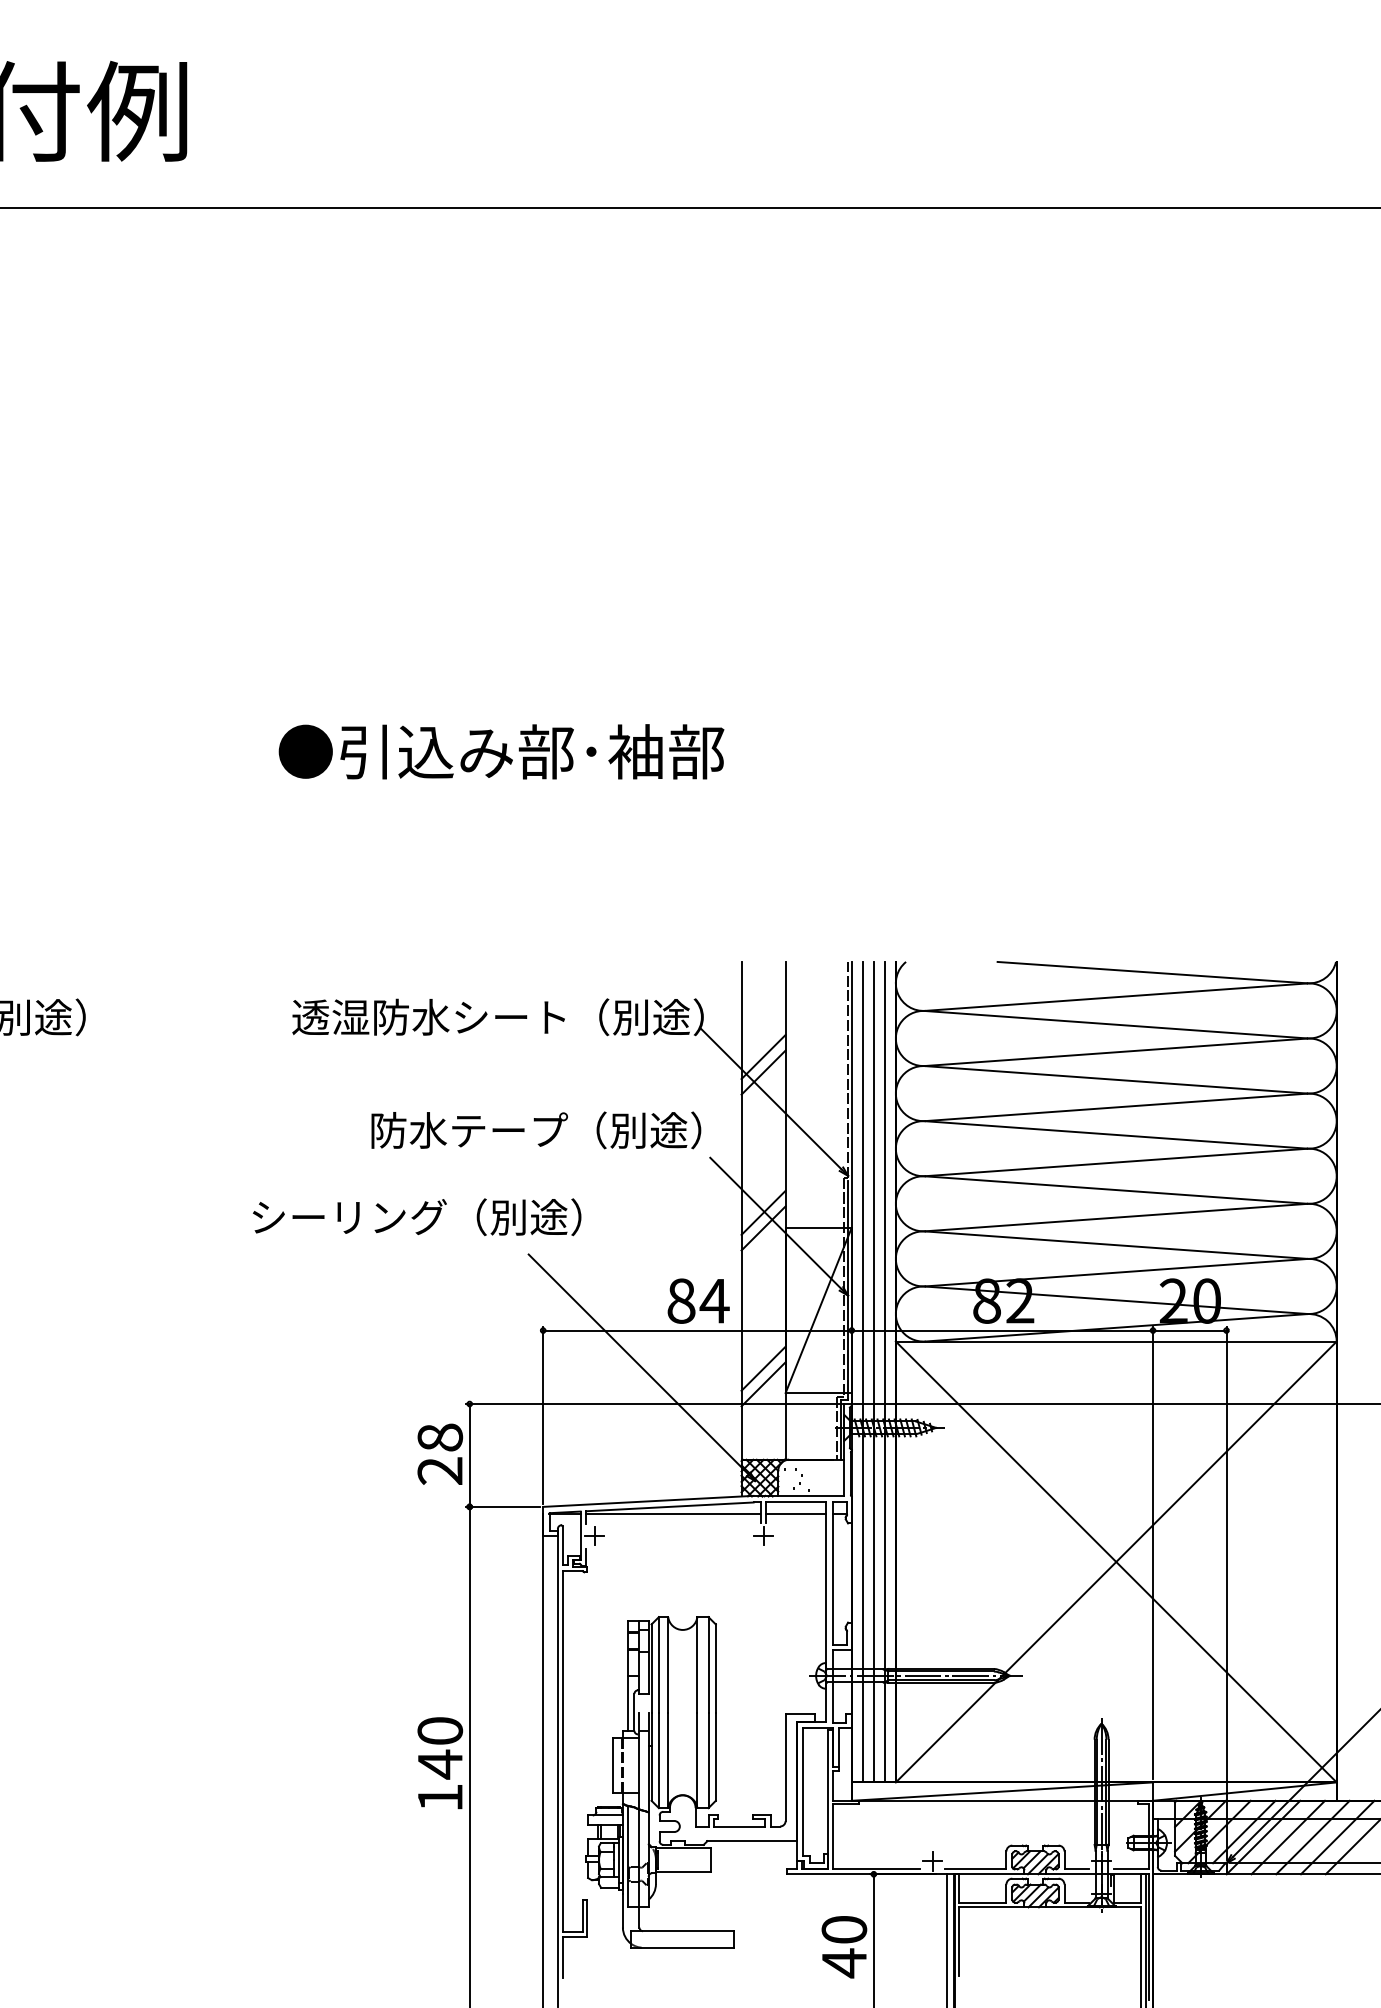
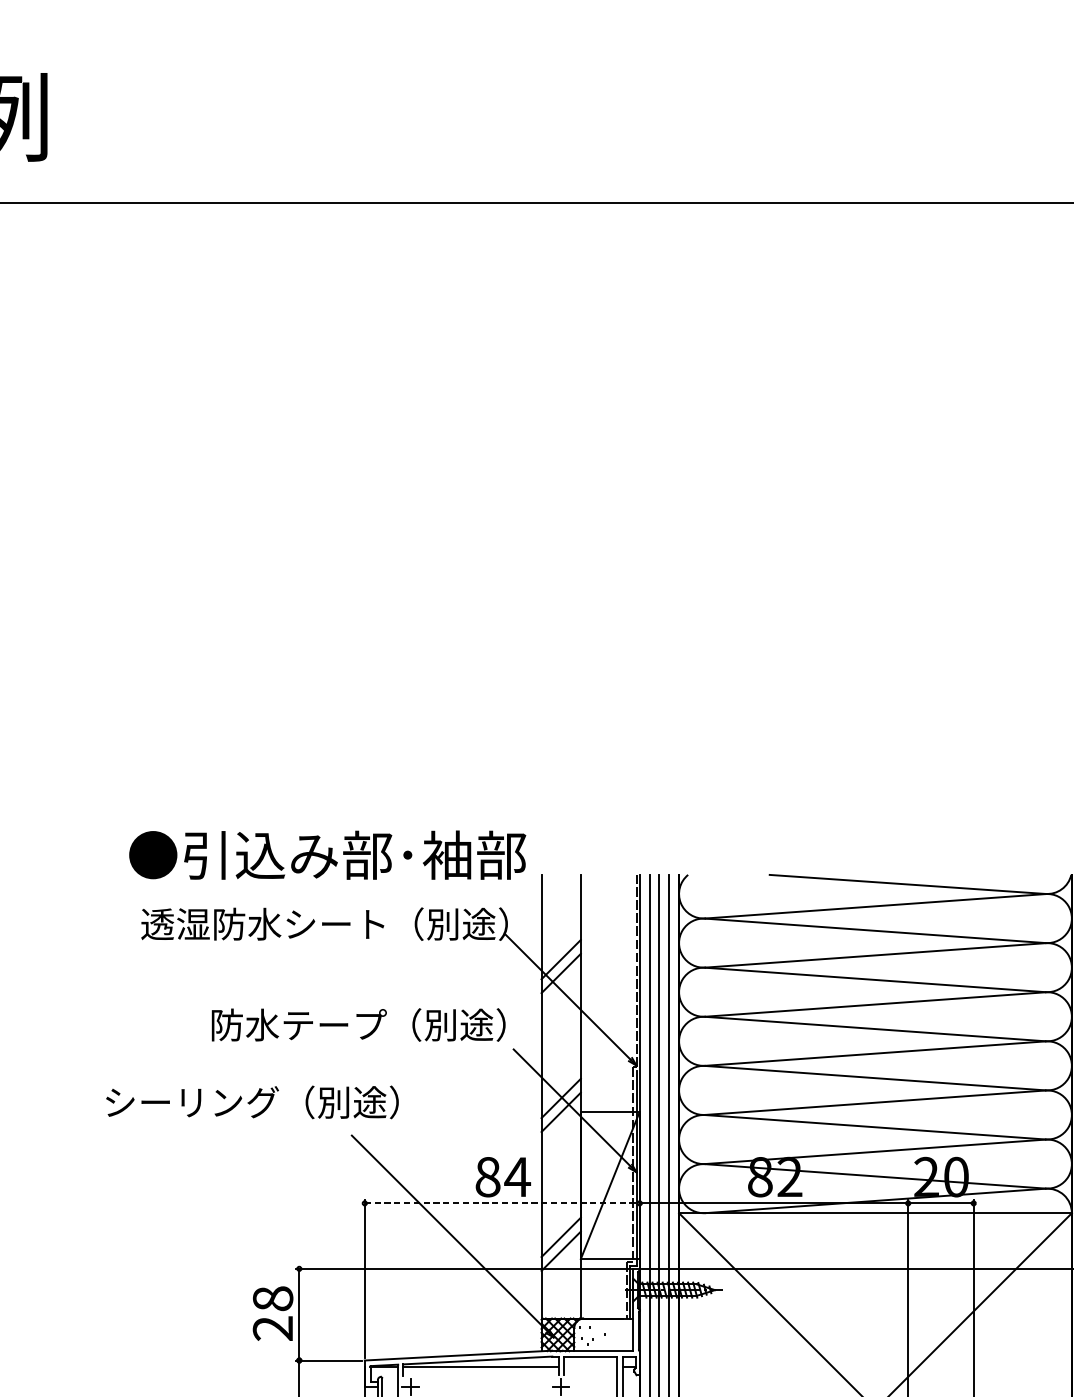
text: (501, 751) -> (327, 854), moved
line: (697, 1330) -> (502, 1203), solid -> dashed
line: (796, 1514) -> (590, 1367), removed

